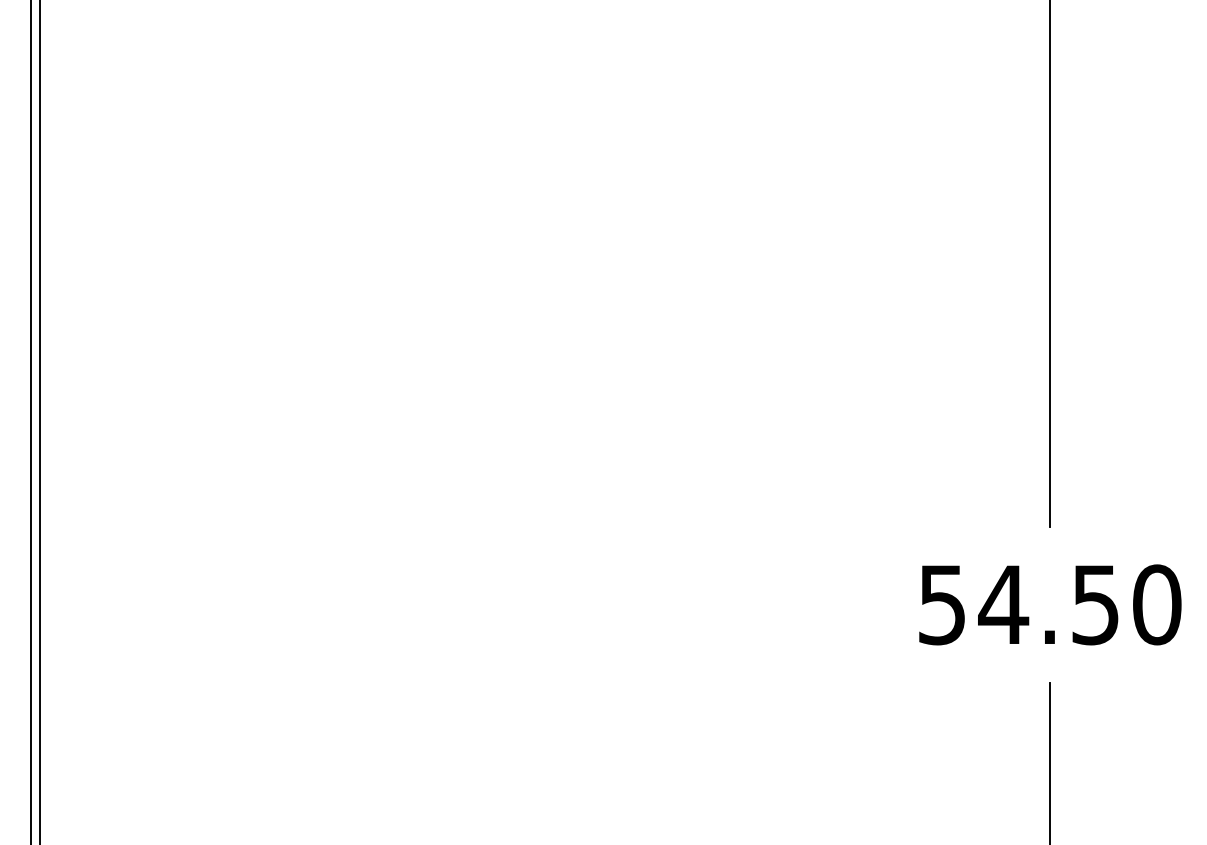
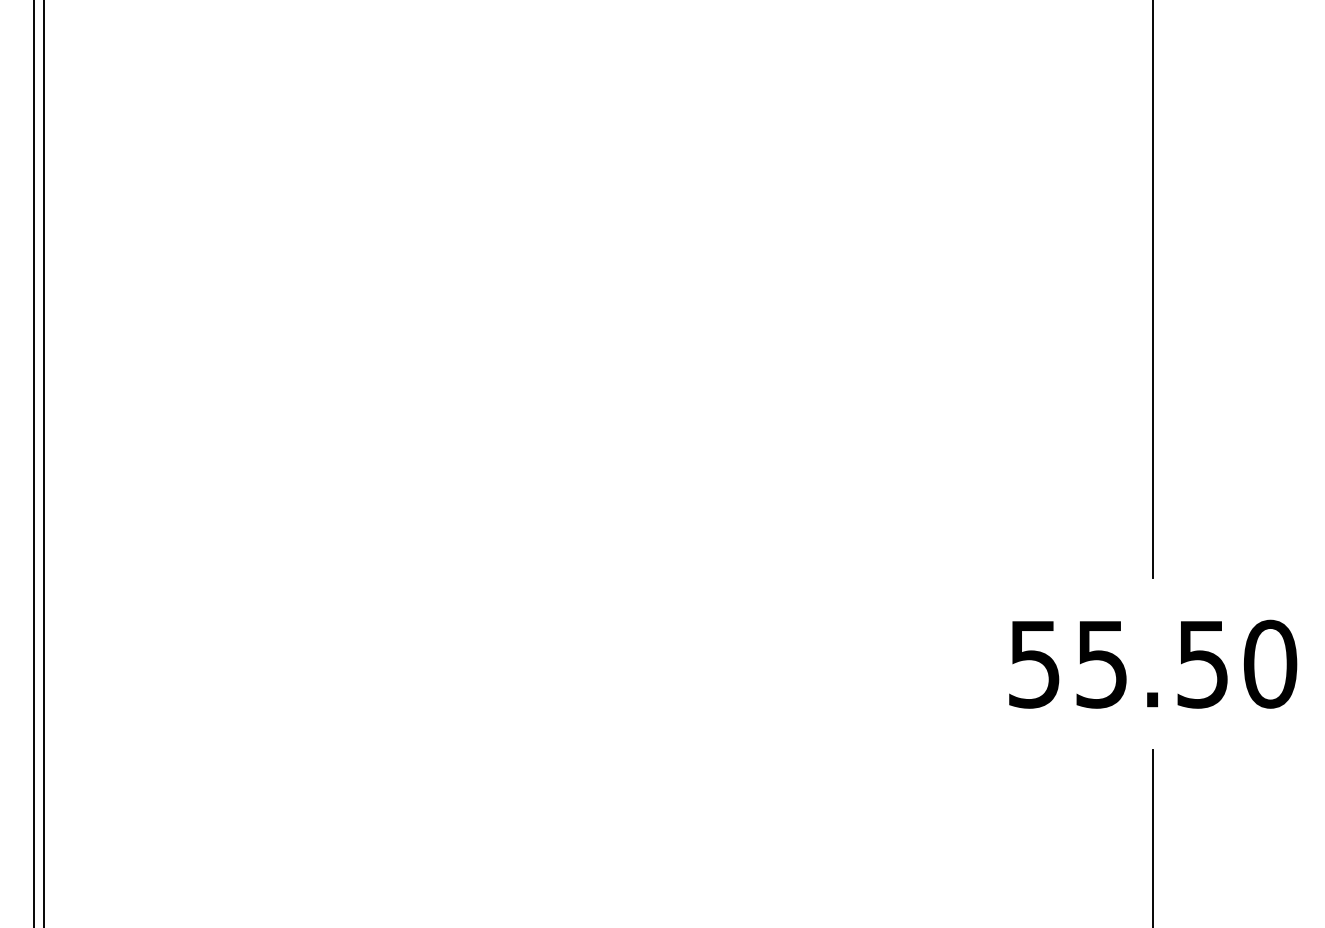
text: (1003, 605) -> (1101, 664), 54.50 -> 55.50

